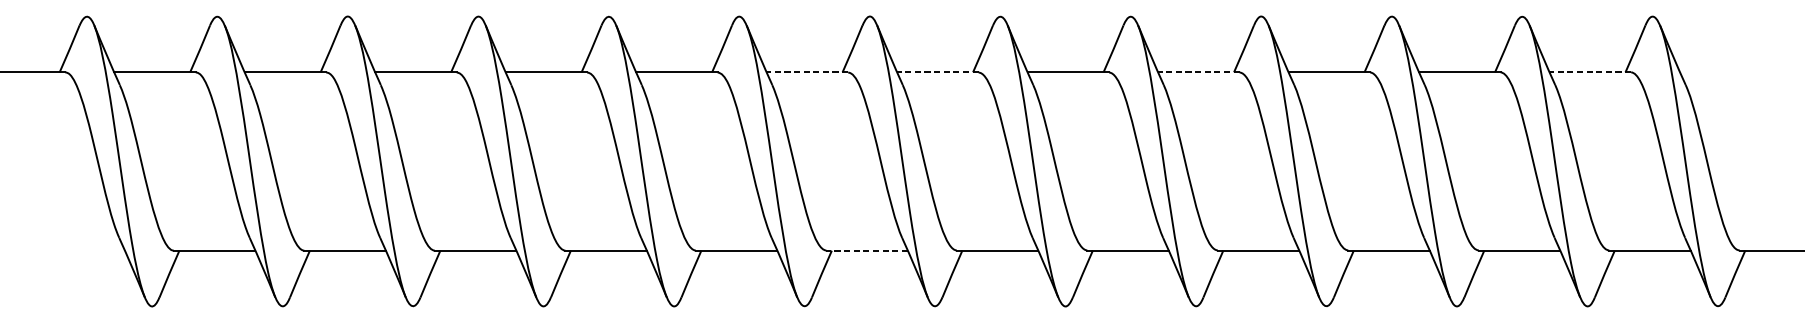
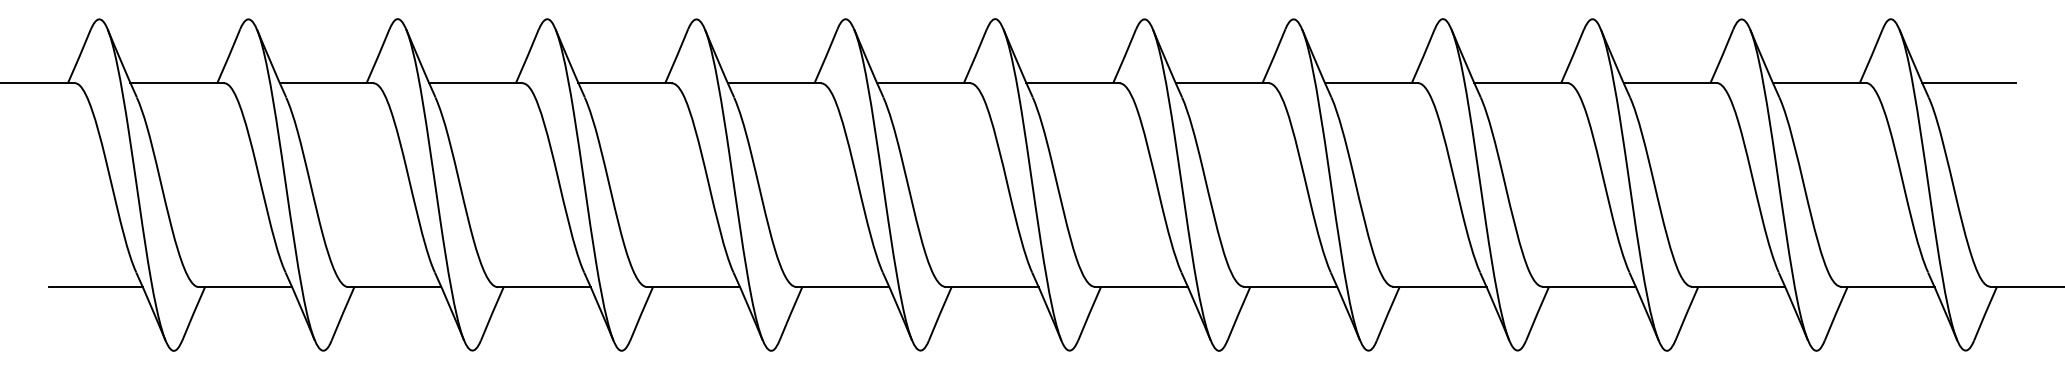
line: (807, 71) -> (923, 82), dashed -> solid
line: (938, 71) -> (1073, 82), dashed -> solid
line: (1198, 71) -> (1371, 82), dashed -> solid
line: (1590, 71) -> (1819, 82), dashed -> solid
line: (1720, 71) -> (1968, 82), added
line: (83, 251) -> (95, 287), added
line: (866, 251) -> (991, 287), dashed -> solid

